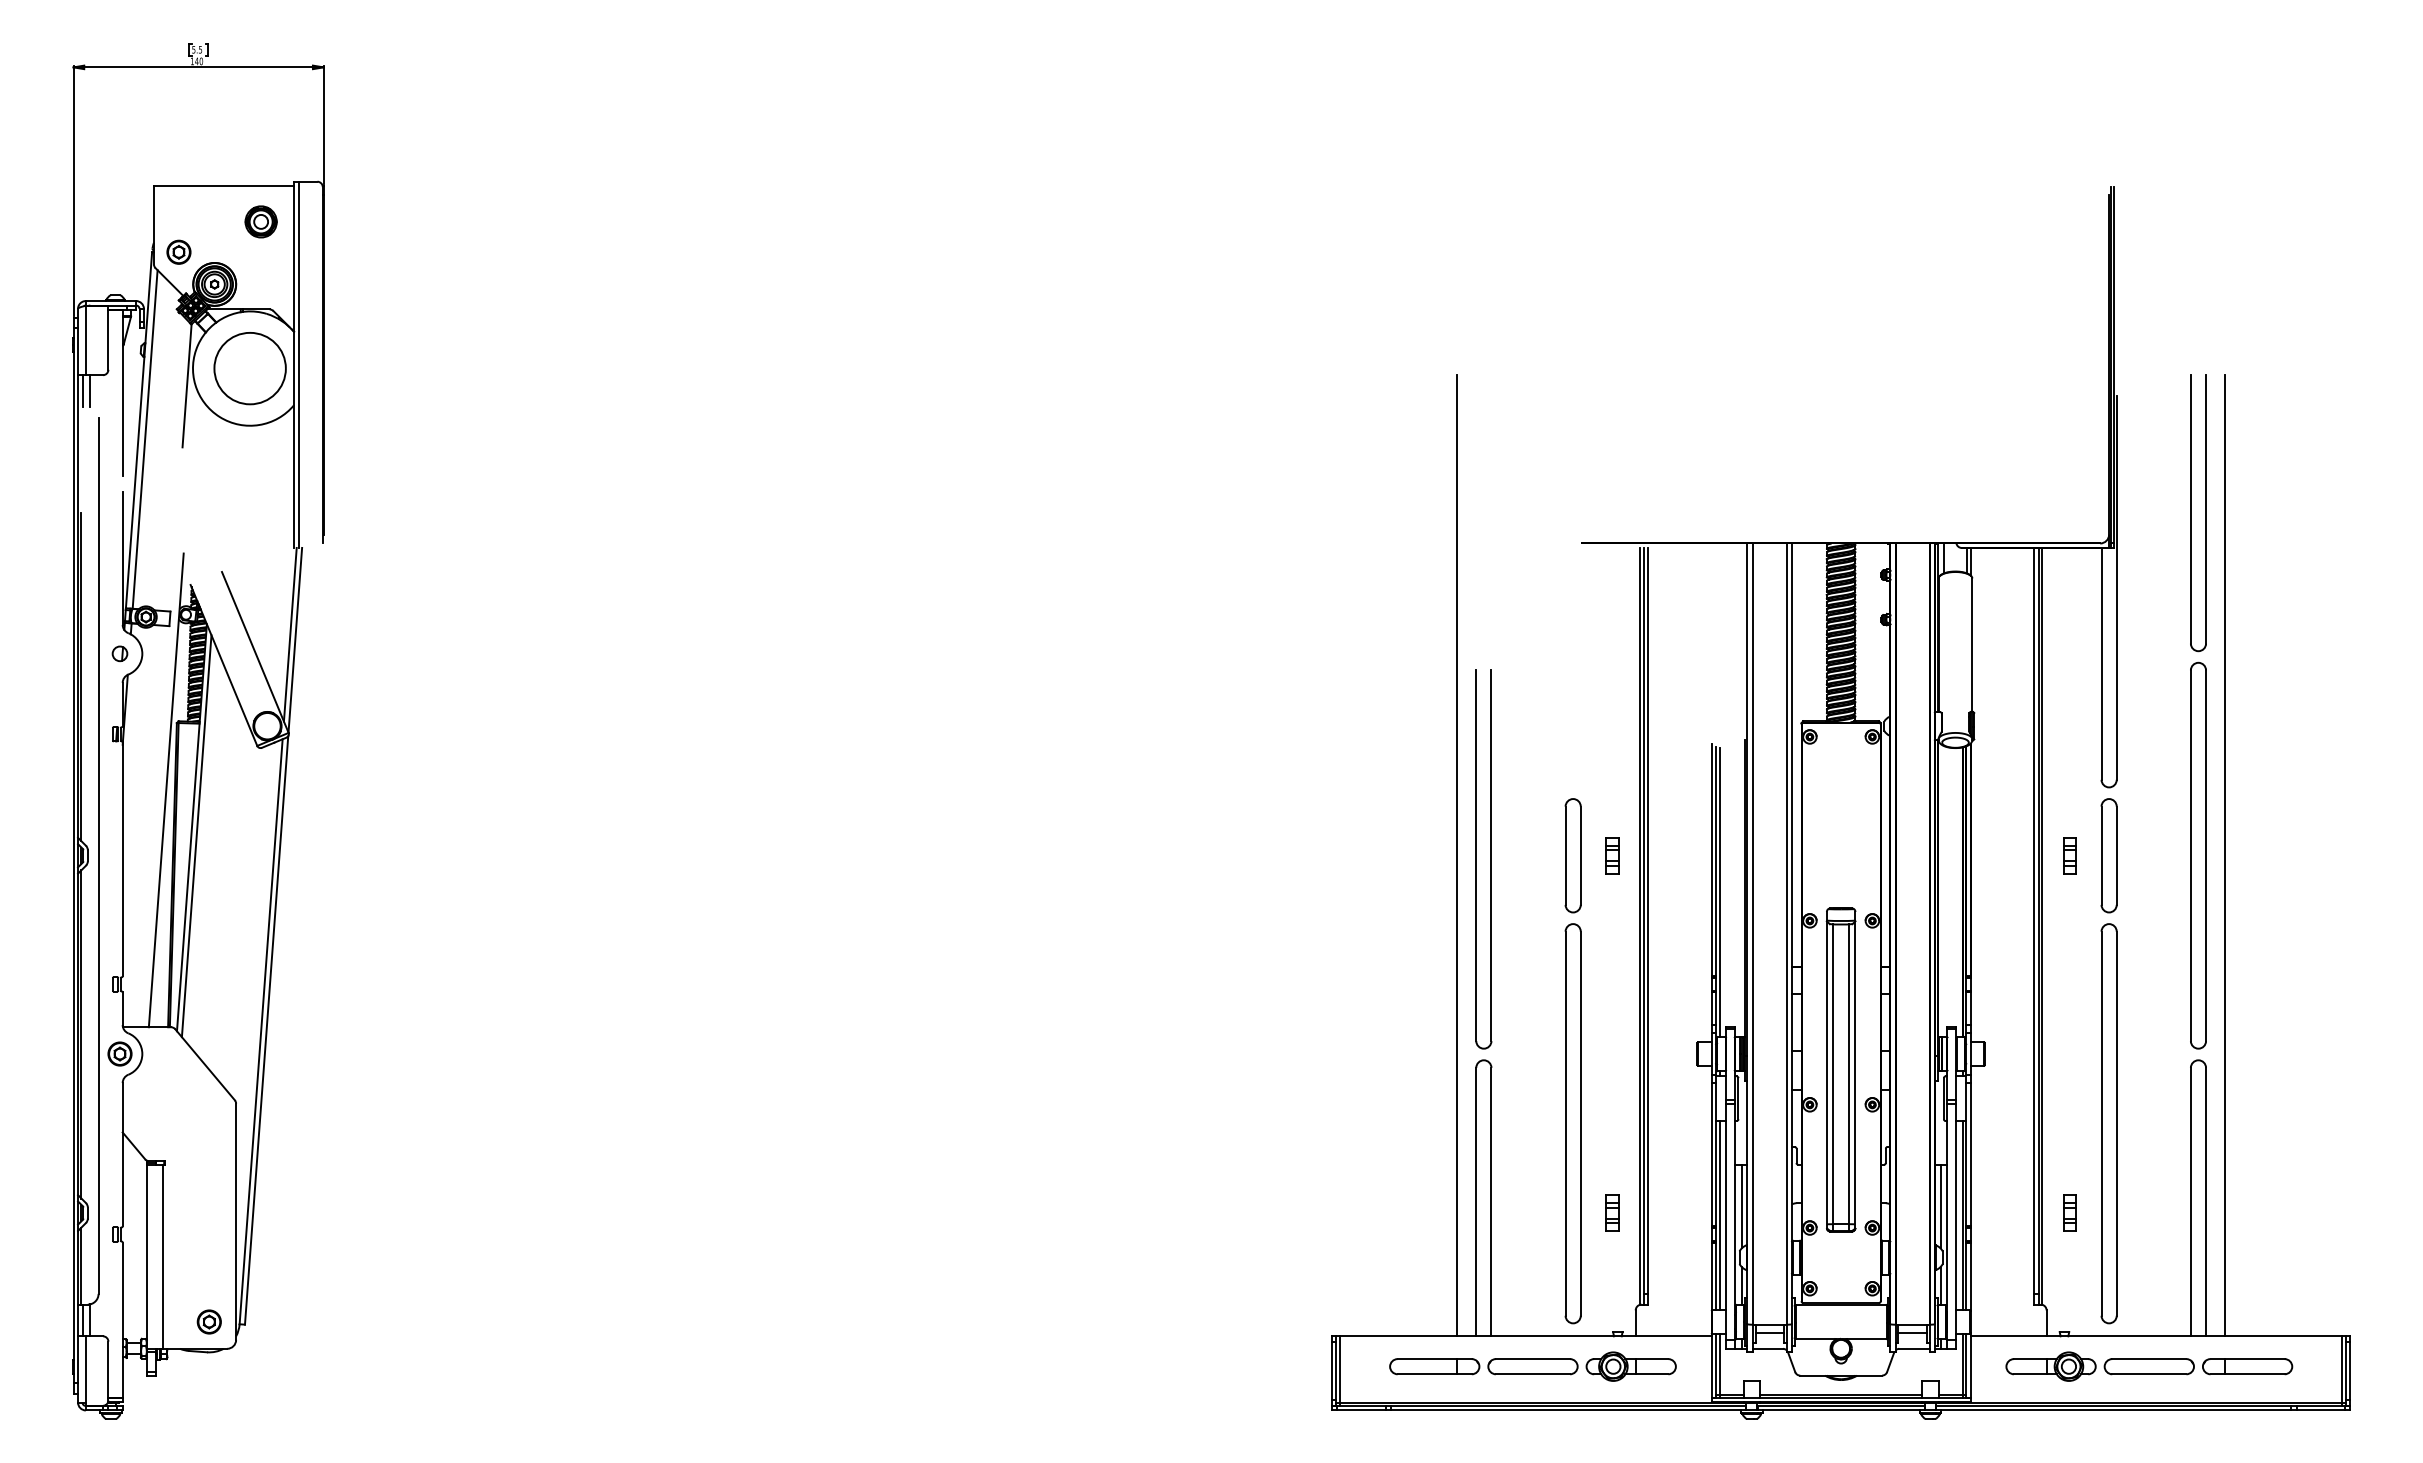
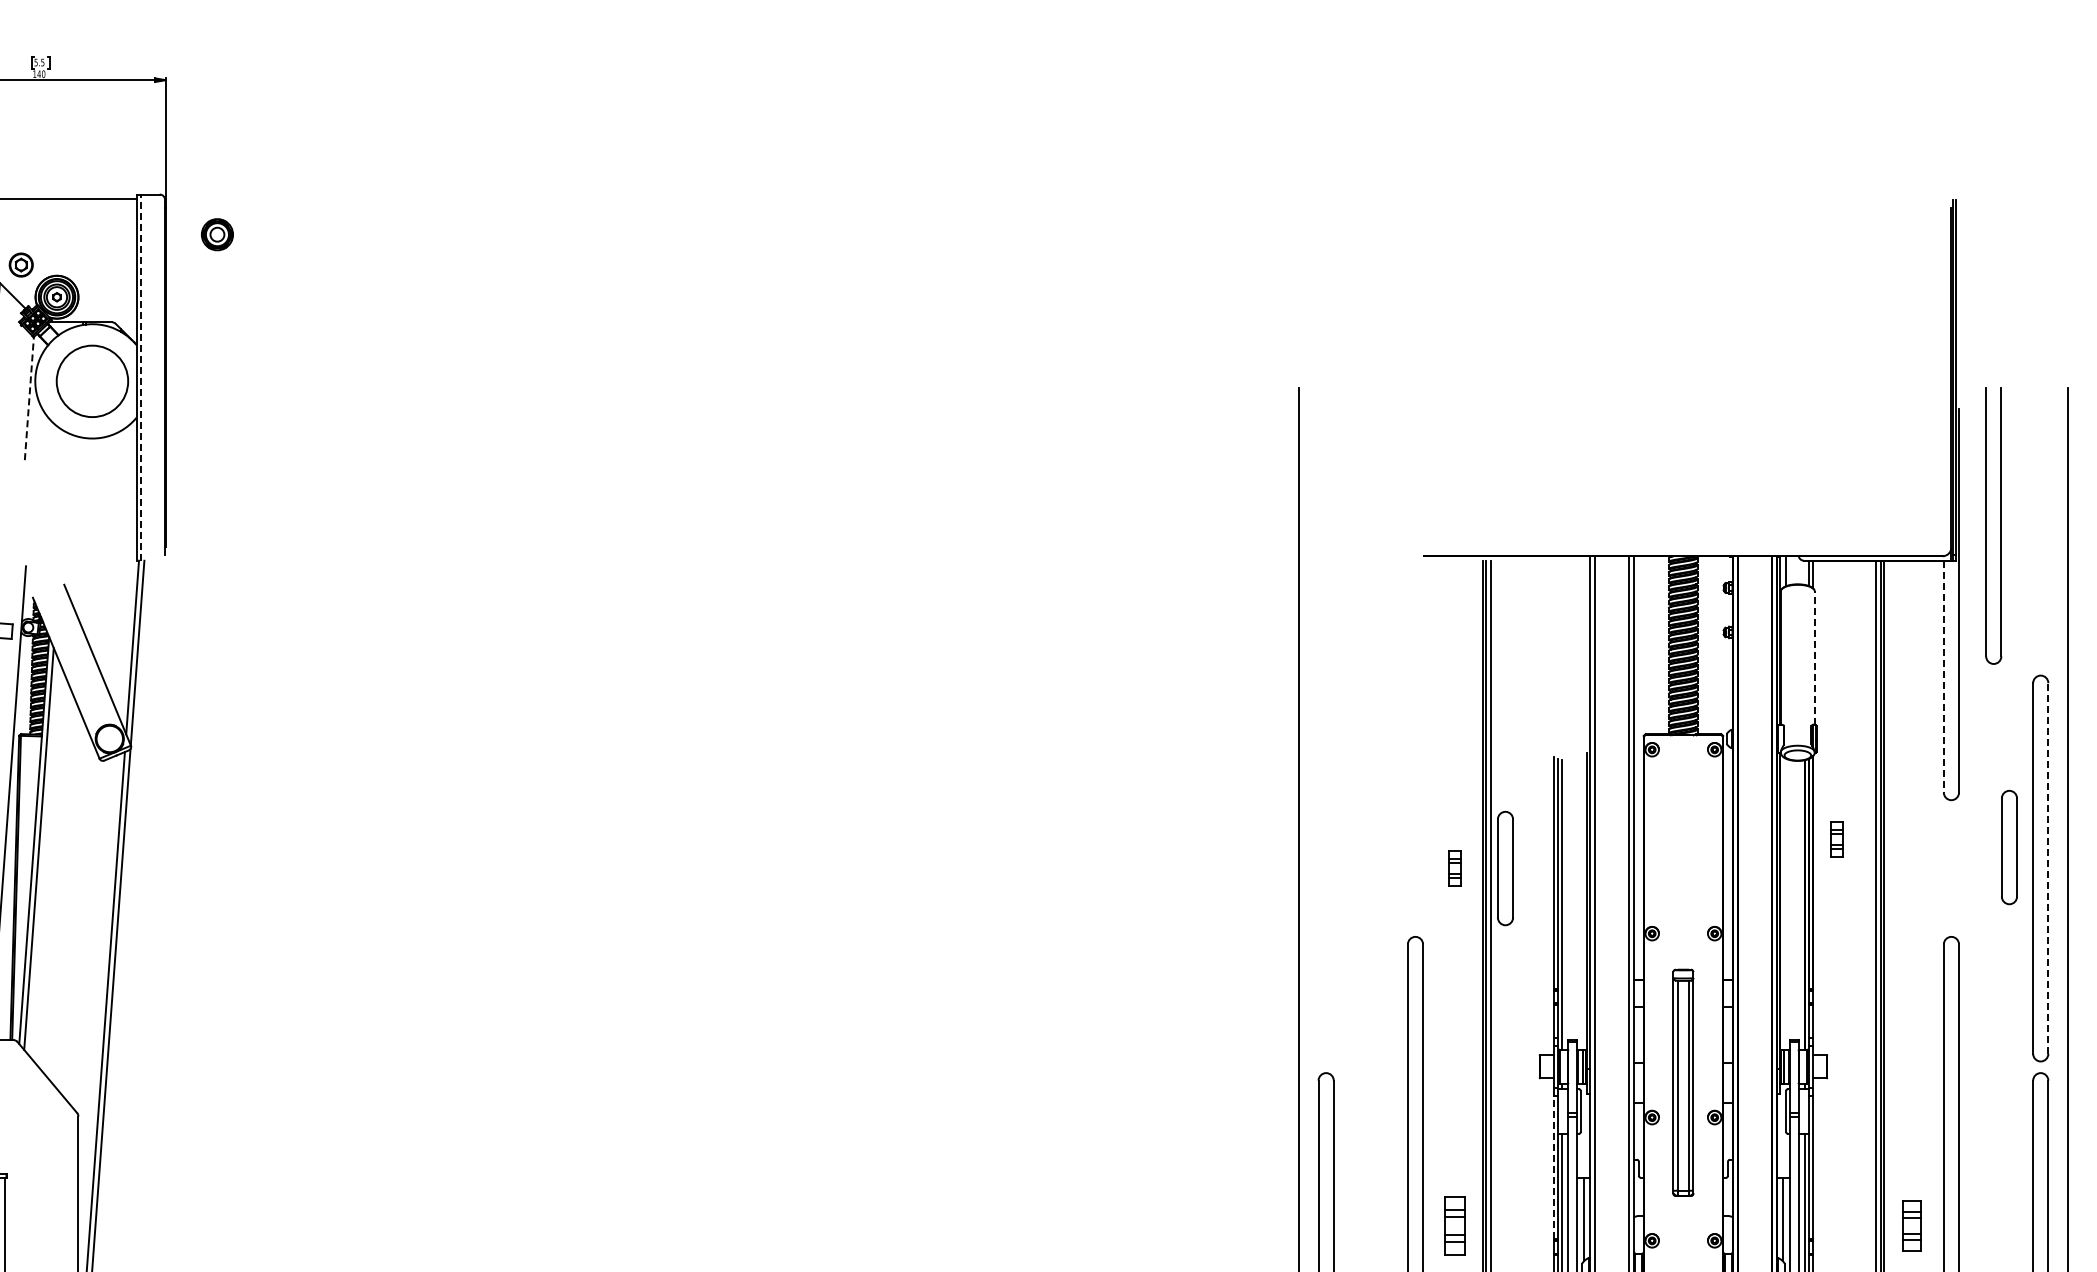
part: (260, 221) -> (216, 234), moved
line: (298, 364) -> (140, 377), solid -> dashed
line: (187, 385) -> (29, 398), solid -> dashed
part: (2191, 513) -> (1986, 526), moved
line: (1972, 645) -> (1814, 658), solid -> dashed
line: (2101, 663) -> (1943, 676), solid -> dashed
part: (1572, 855) -> (1504, 868), moved
part: (2069, 855) -> (1836, 839), moved
part: (2108, 855) -> (2008, 847), moved
line: (2206, 855) -> (2048, 868), solid -> dashed
part: (1476, 859) -> (1318, 872), removed
part: (1840, 1069) -> (1682, 1082), size x0.7
line: (1711, 1154) -> (1553, 1167), solid -> dashed
part: (1612, 1212) -> (1454, 1225), size x1.6
part: (2069, 1212) -> (1911, 1225), size x1.4

